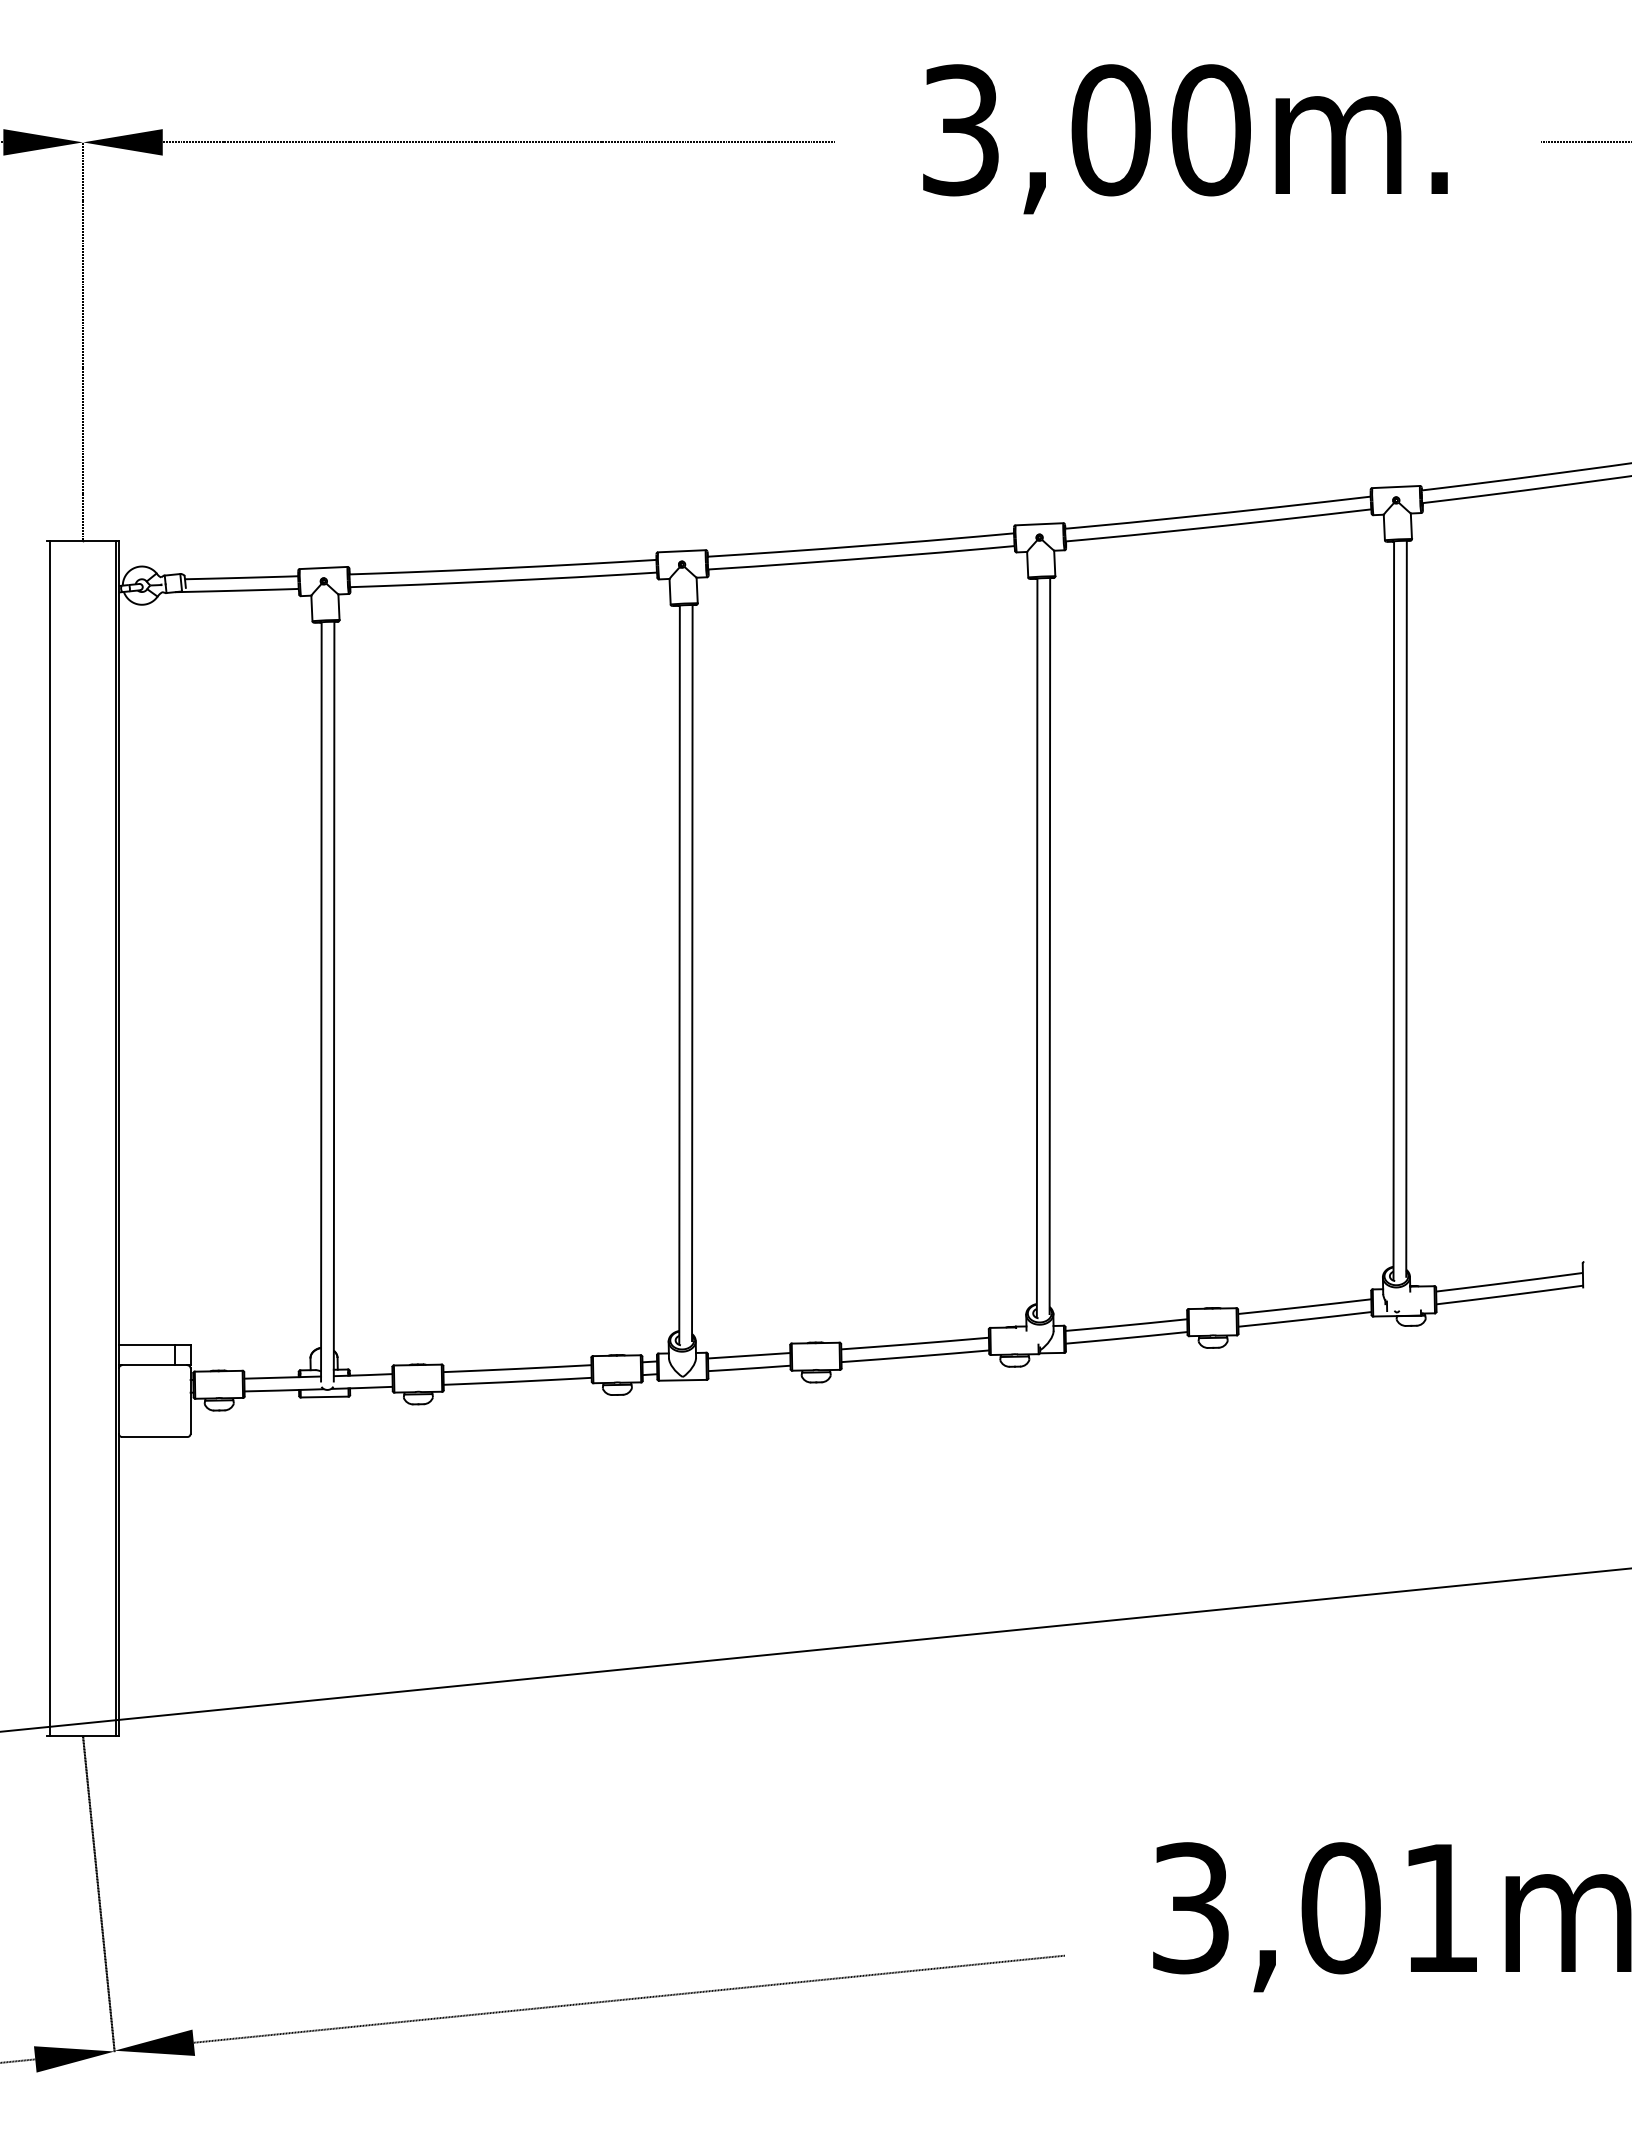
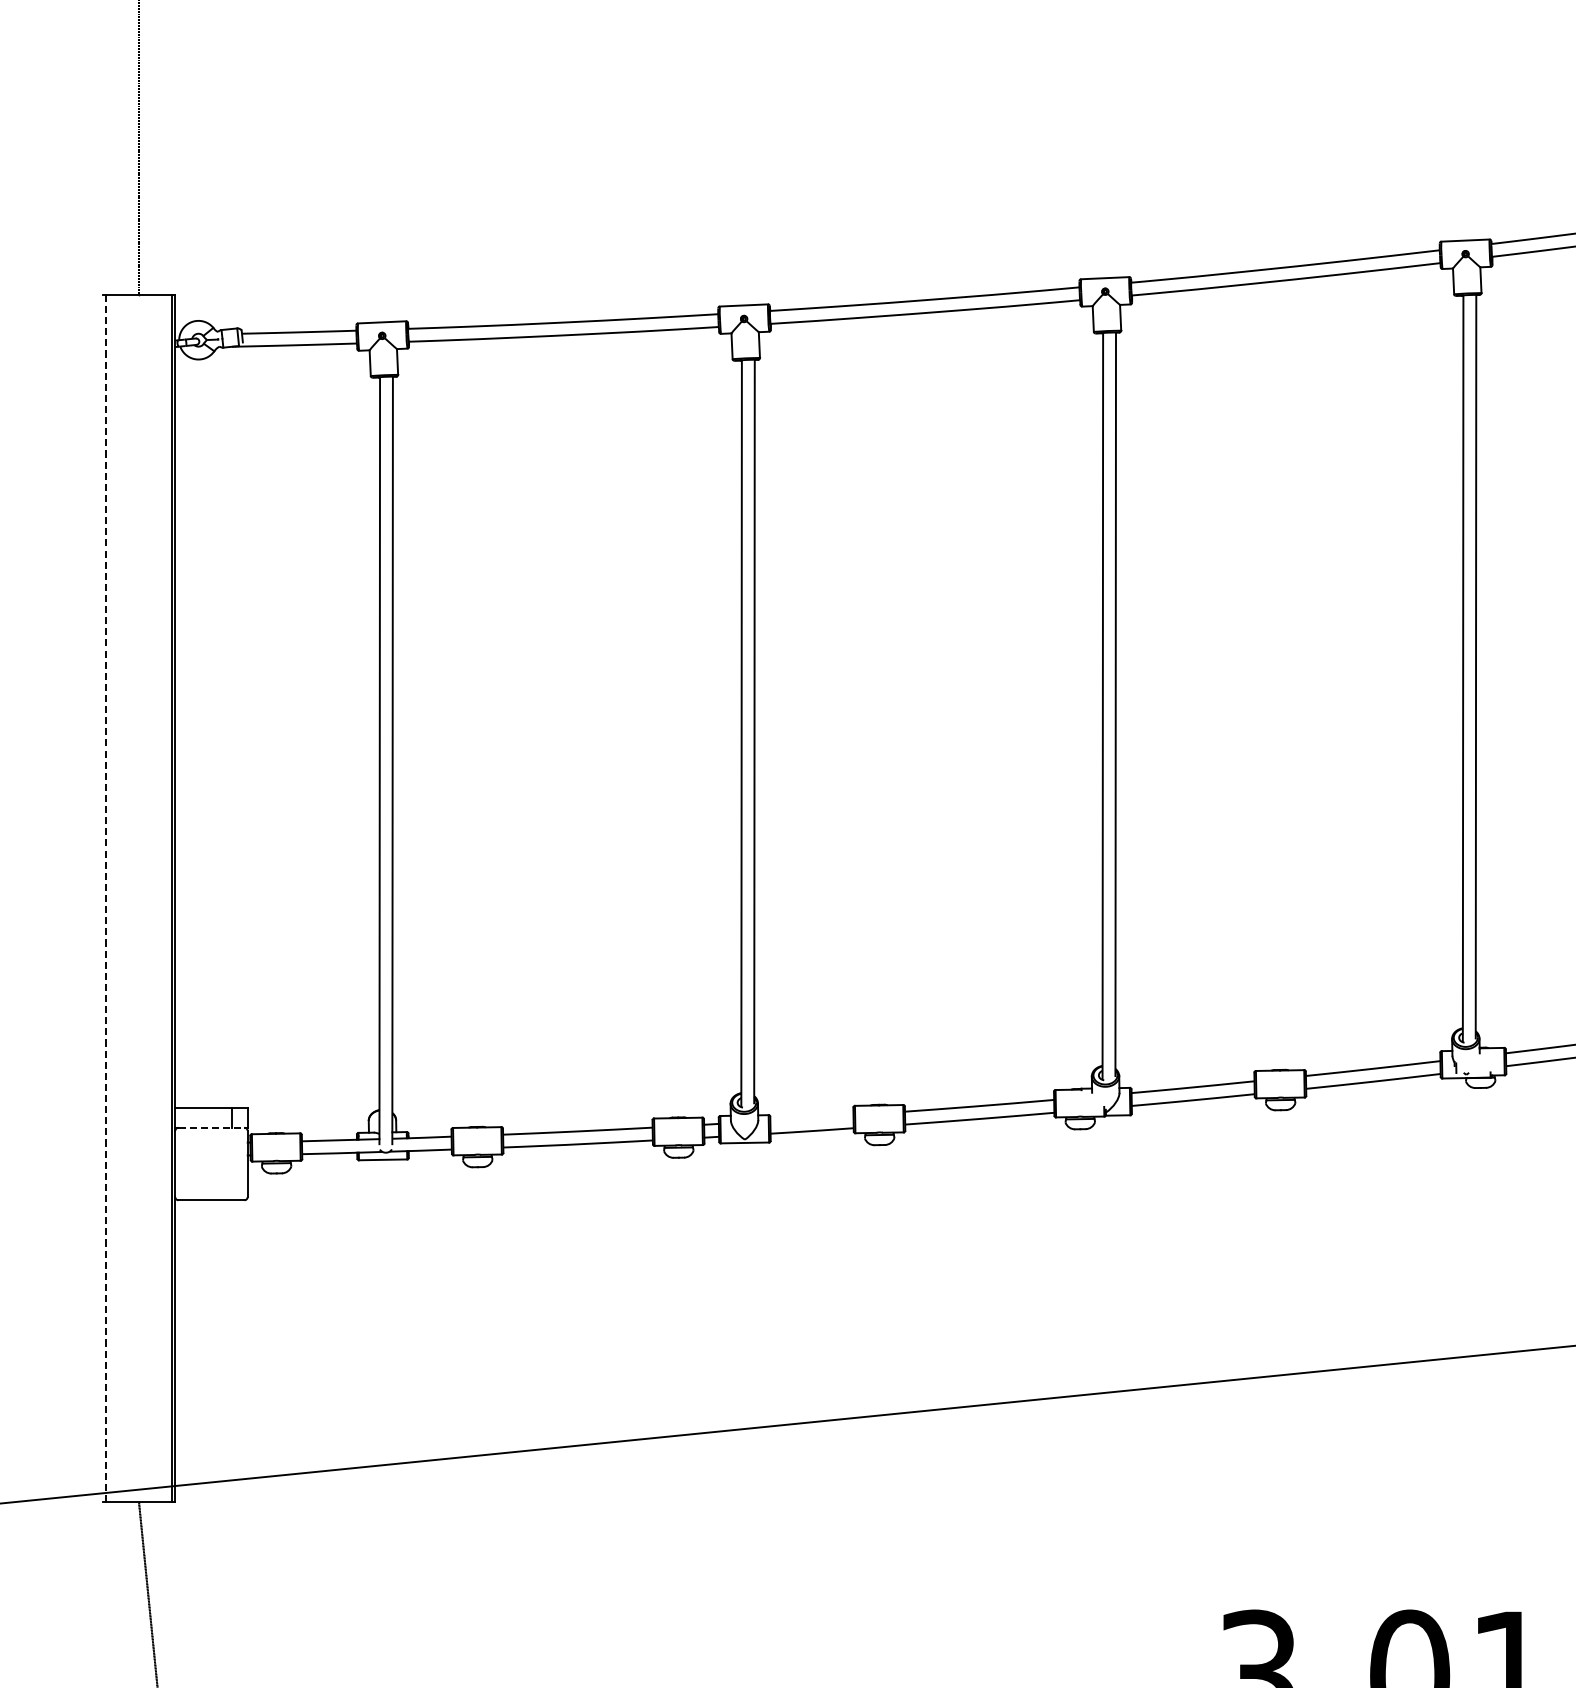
line: (50, 1138) -> (106, 898), solid -> dashed
line: (749, 1355) -> (812, 1117), removed
line: (154, 1365) -> (211, 1127), solid -> dashed

